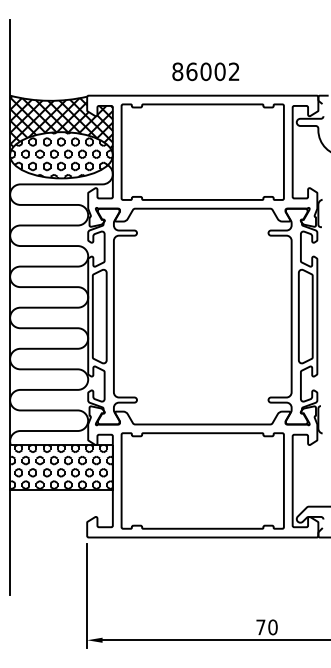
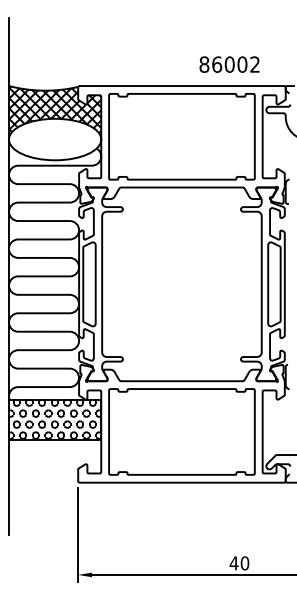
text: (205, 71) -> (229, 64), moved
hatch: (61, 155) -> (55, 139), removed
text: (260, 627) -> (233, 563), 70 -> 40

